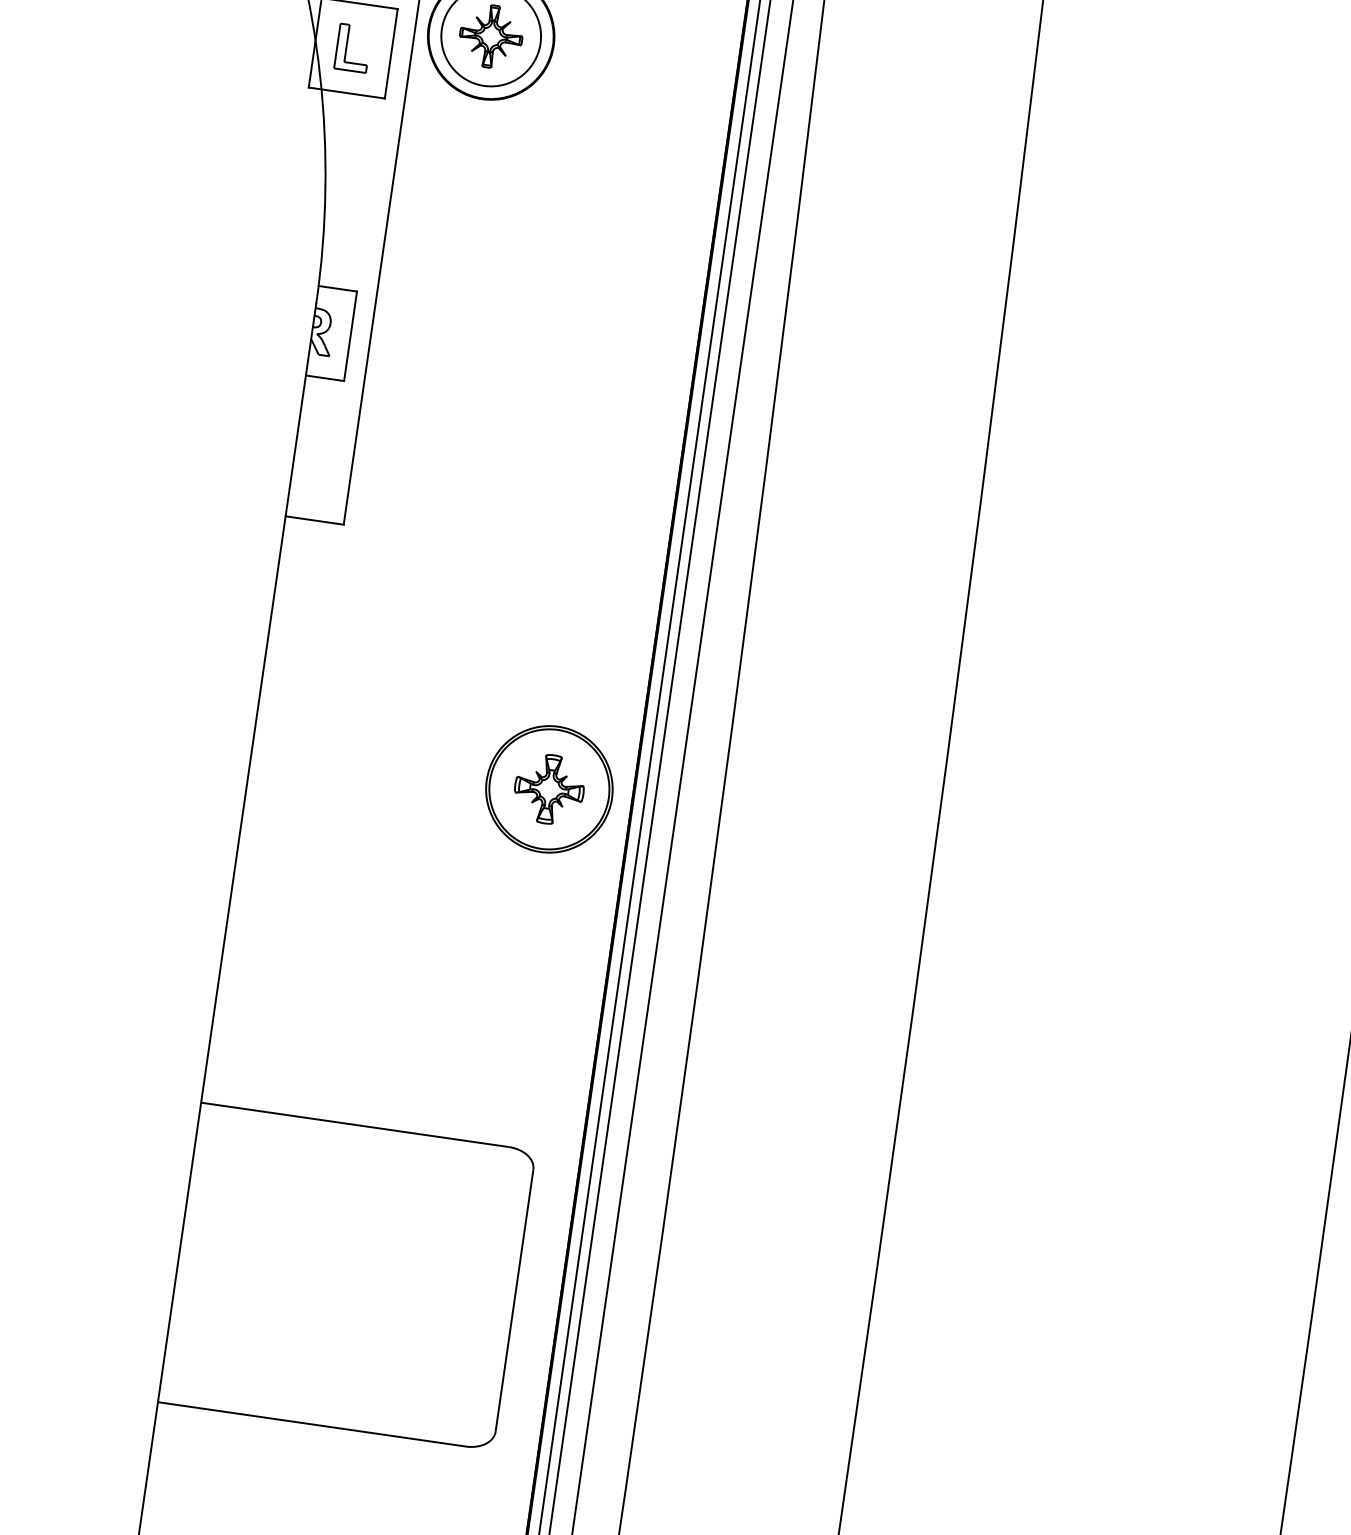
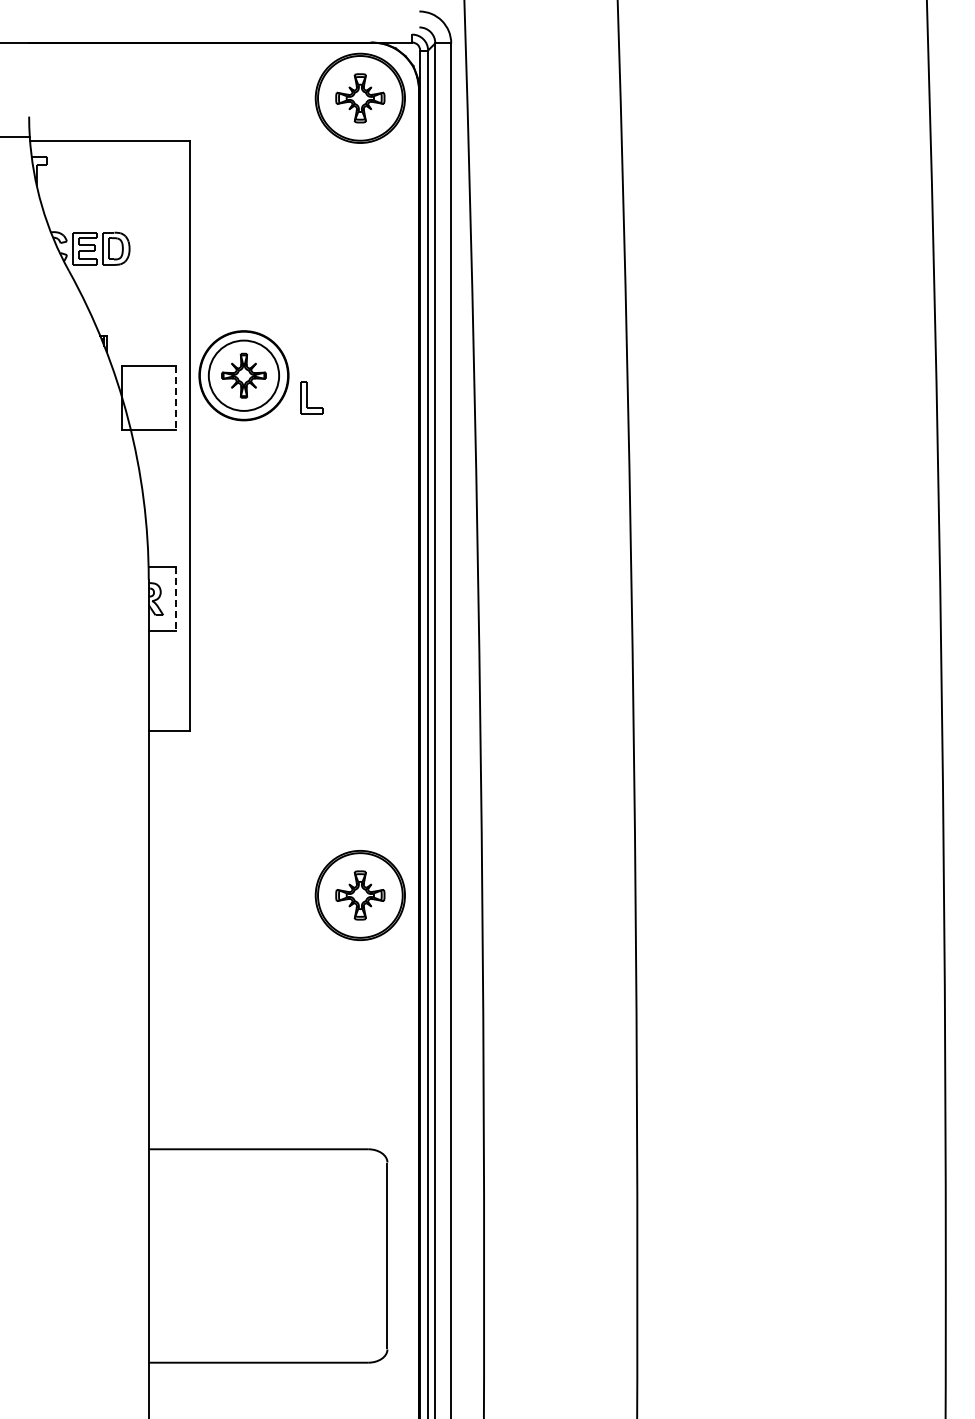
part: (352, 47) -> (311, 397), moved
line: (390, 53) -> (175, 397), solid -> dashed
line: (349, 336) -> (175, 599), solid -> dashed

